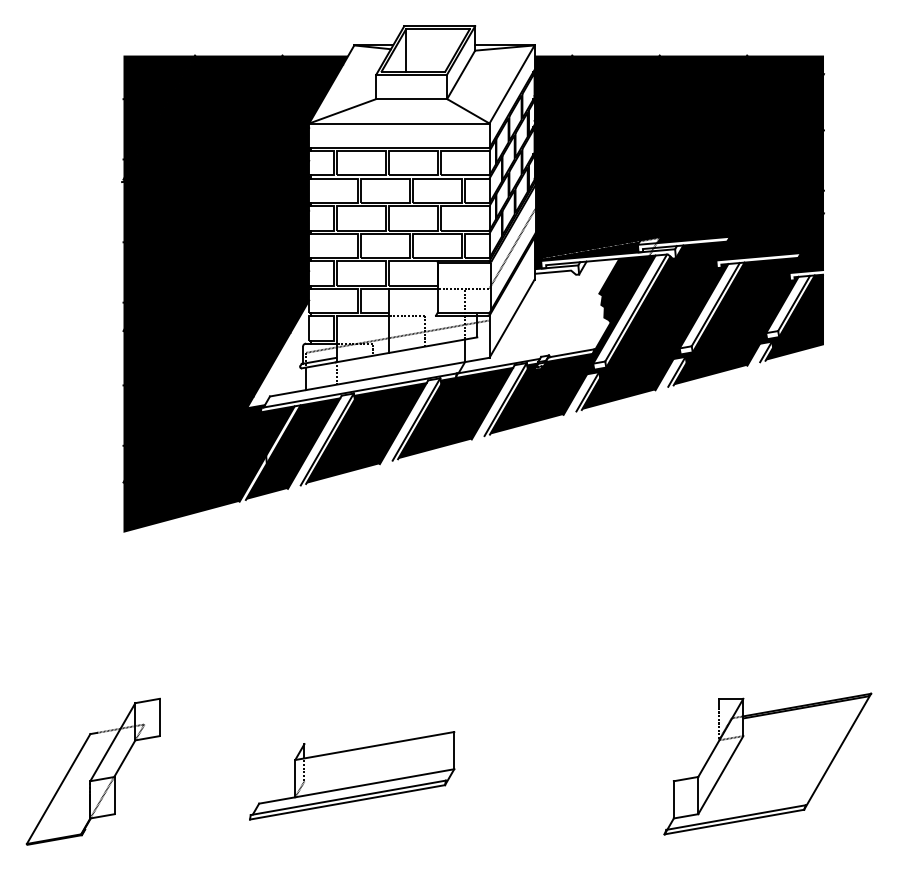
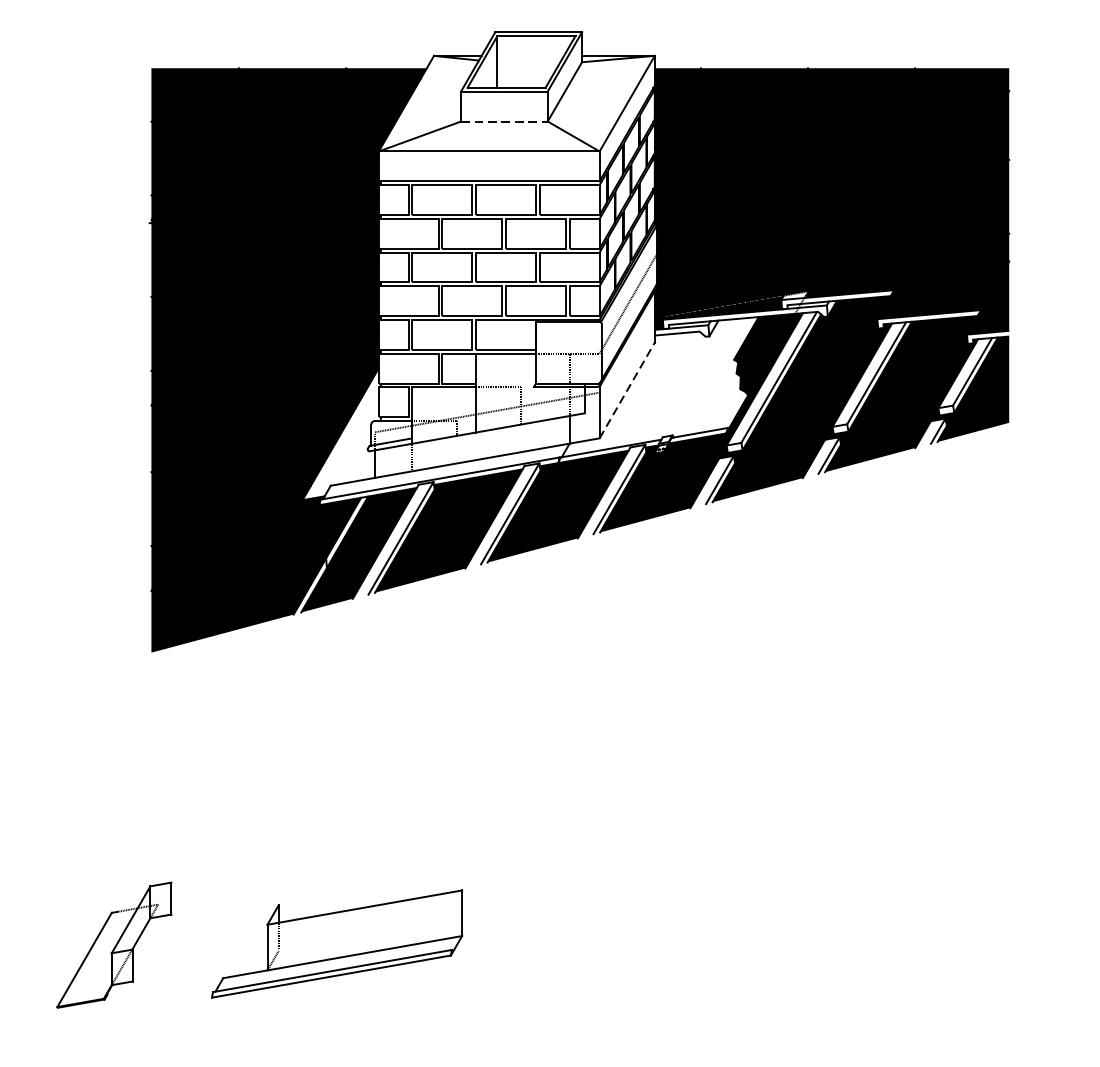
line: (412, 99) -> (505, 122), solid -> dashed
line: (512, 318) -> (627, 390), solid -> dashed
part: (767, 763) -> (940, 935), removed
part: (92, 771) -> (113, 944), size x0.7
part: (352, 775) -> (337, 943), moved

